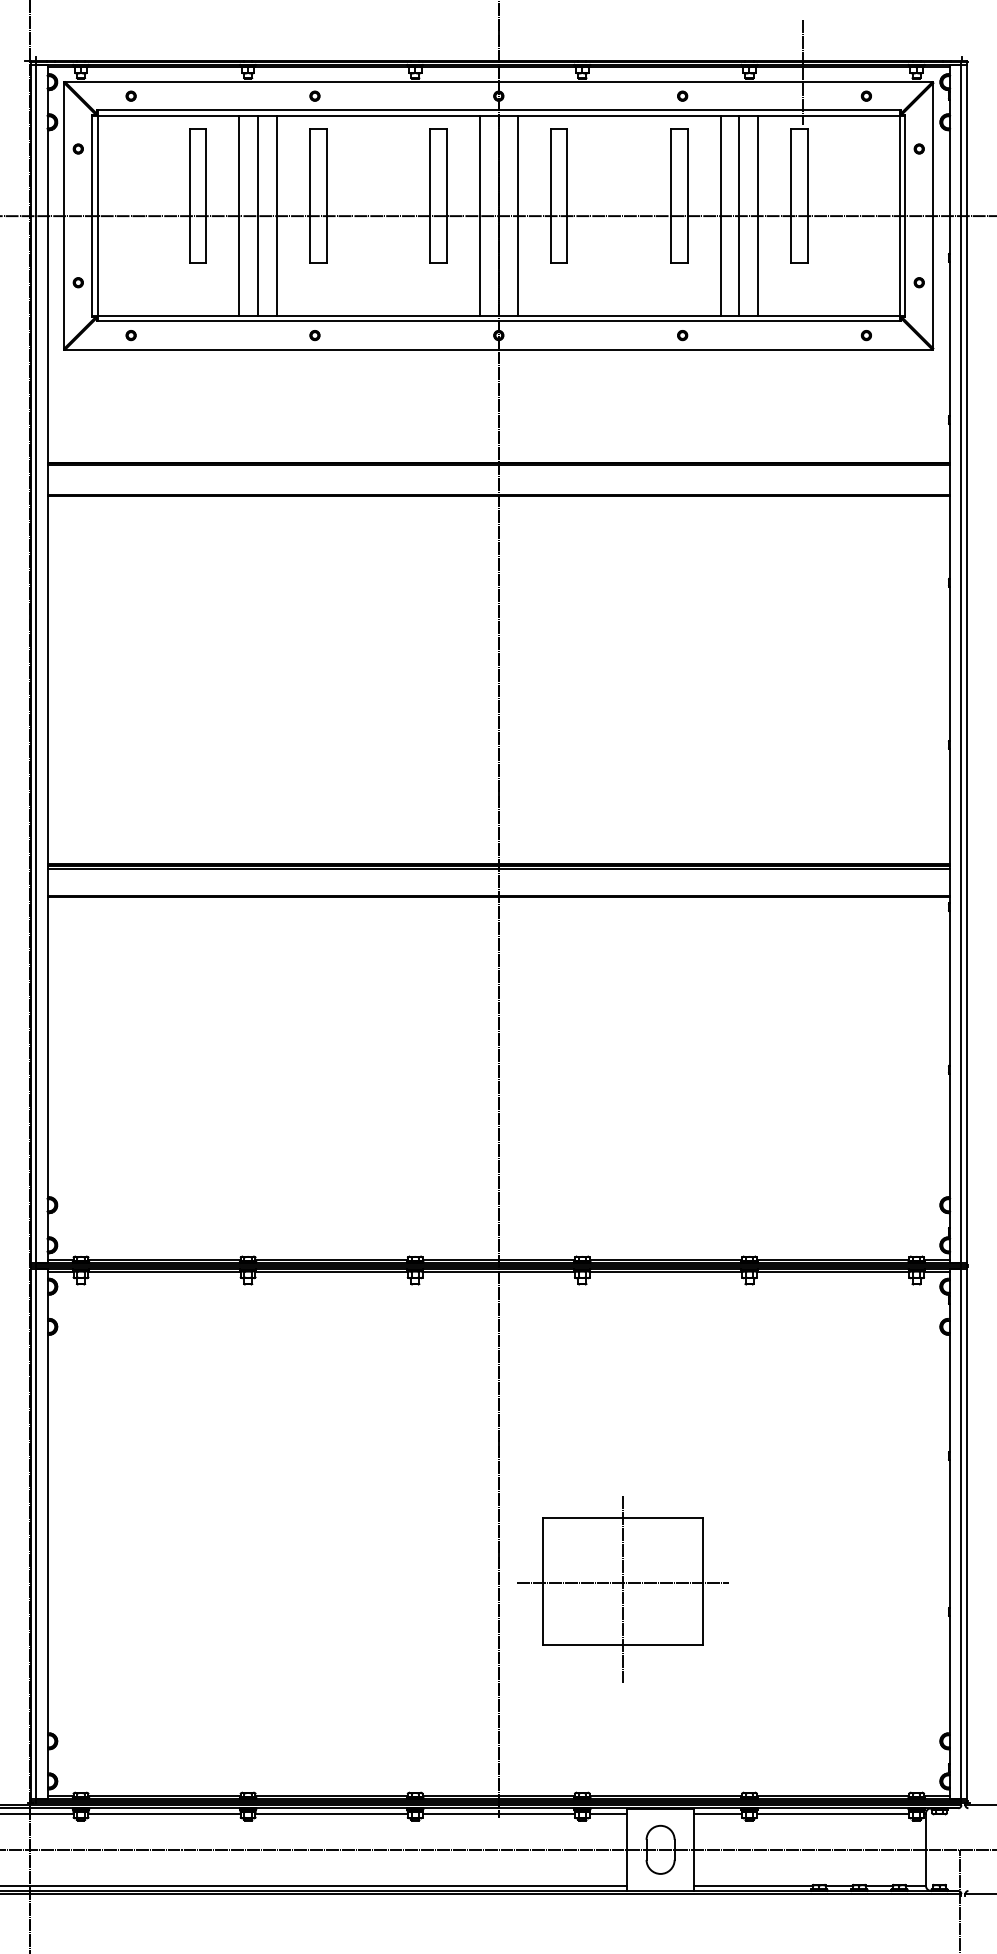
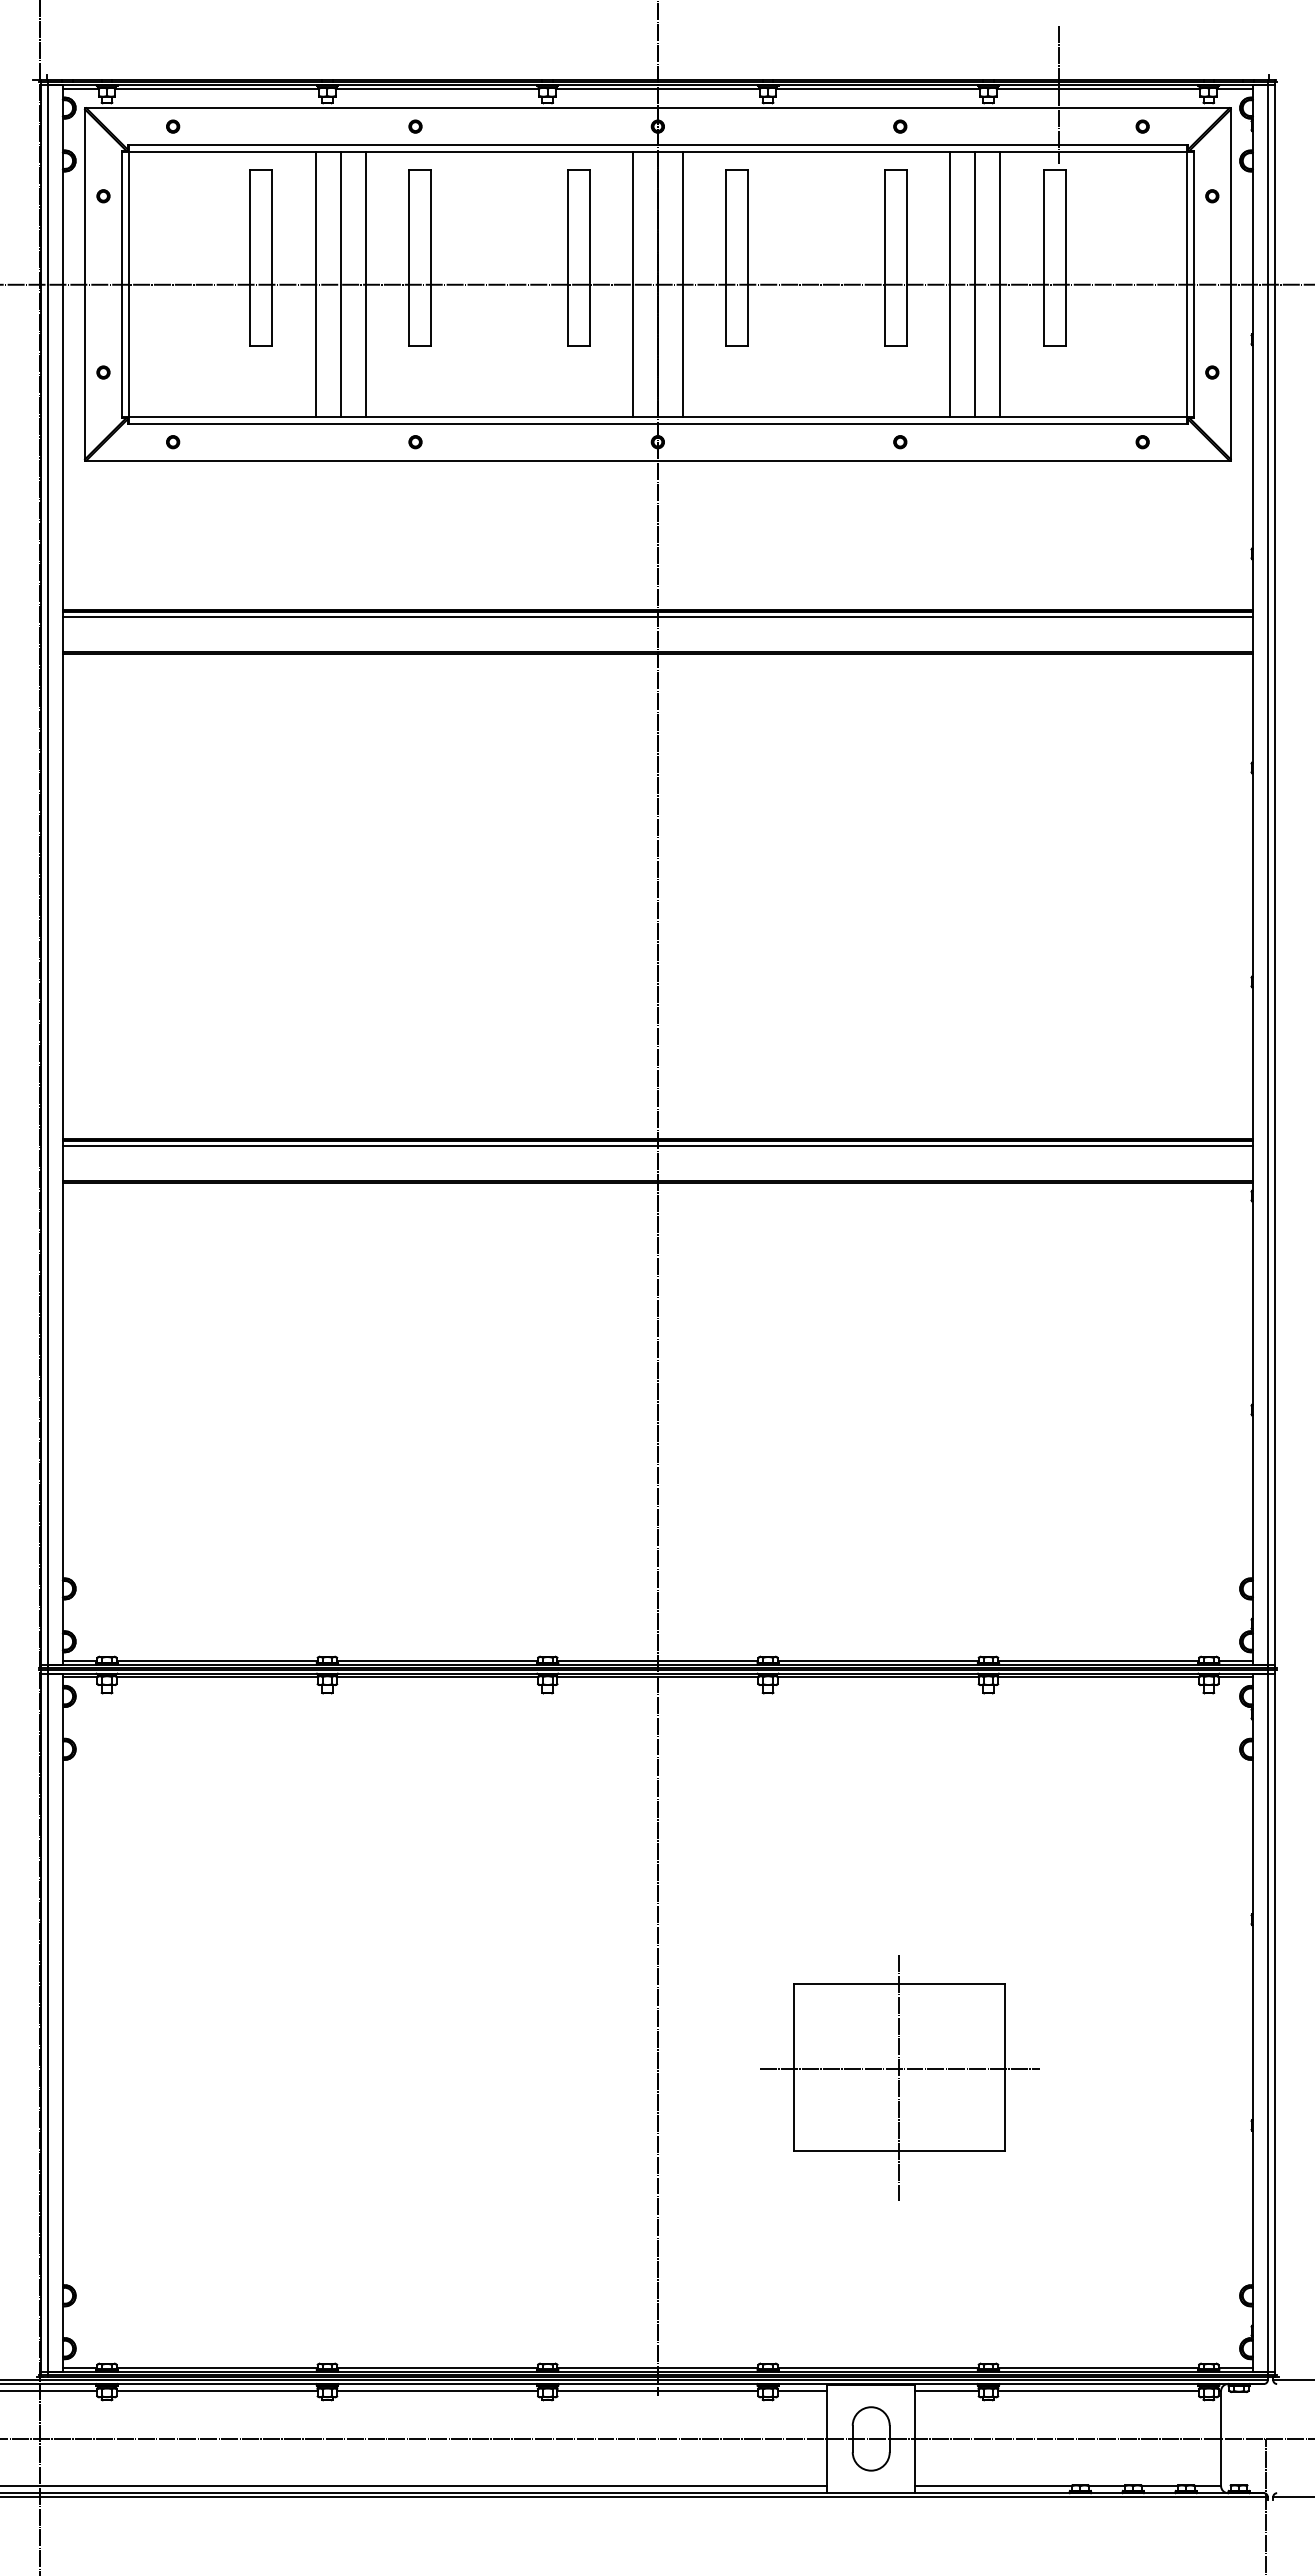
line: (498, 468) -> (657, 617), added
part: (622, 1589) -> (899, 2077), moved

